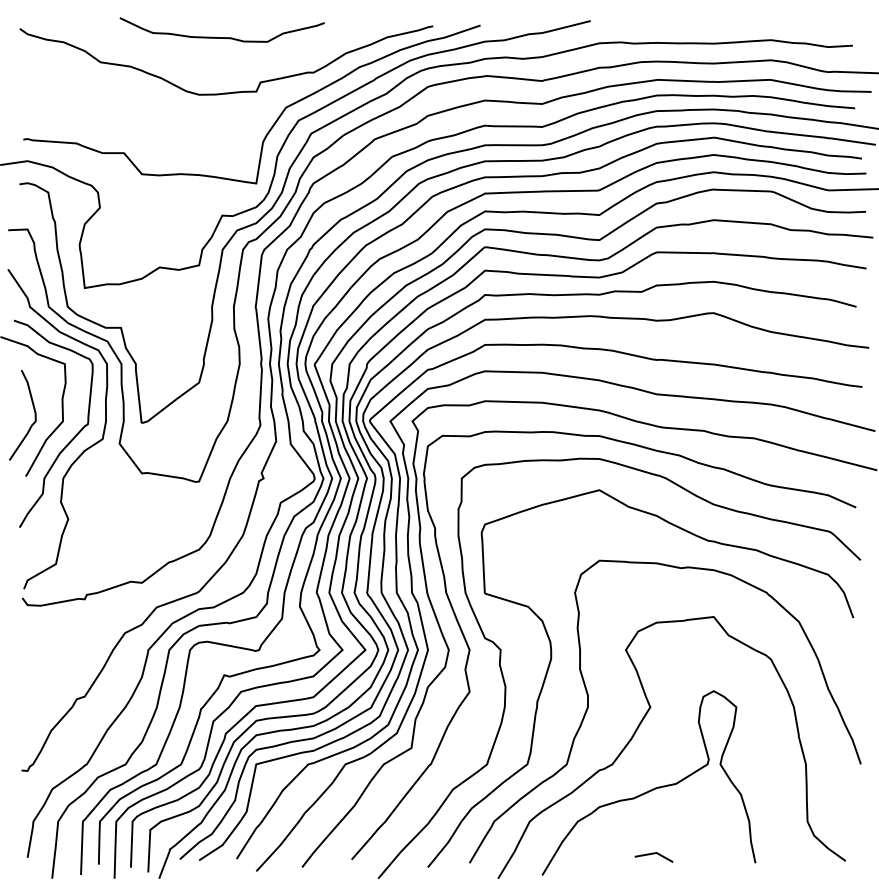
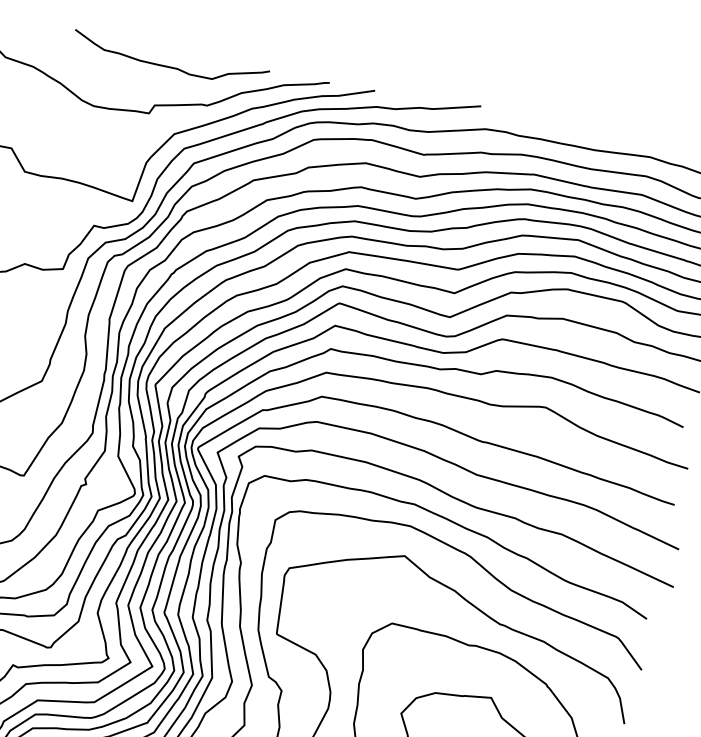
curve: (221, 37) -> (168, 66), moved

